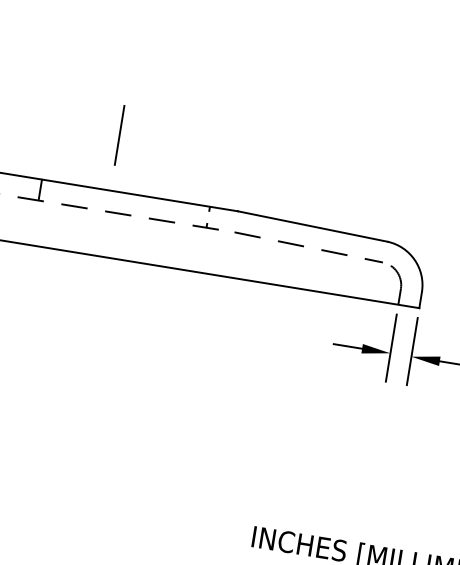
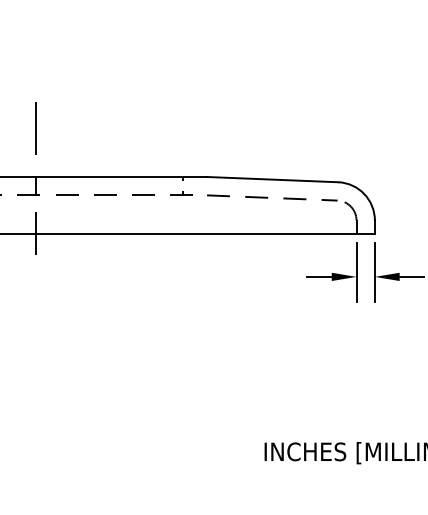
line: (119, 135) -> (35, 128), moved
line: (31, 244) -> (35, 233), added

